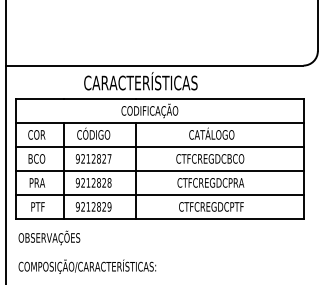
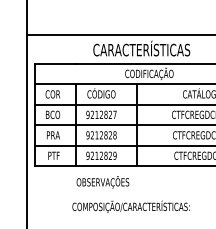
text: (49, 237) -> (103, 181), moved
text: (87, 266) -> (131, 206), moved

